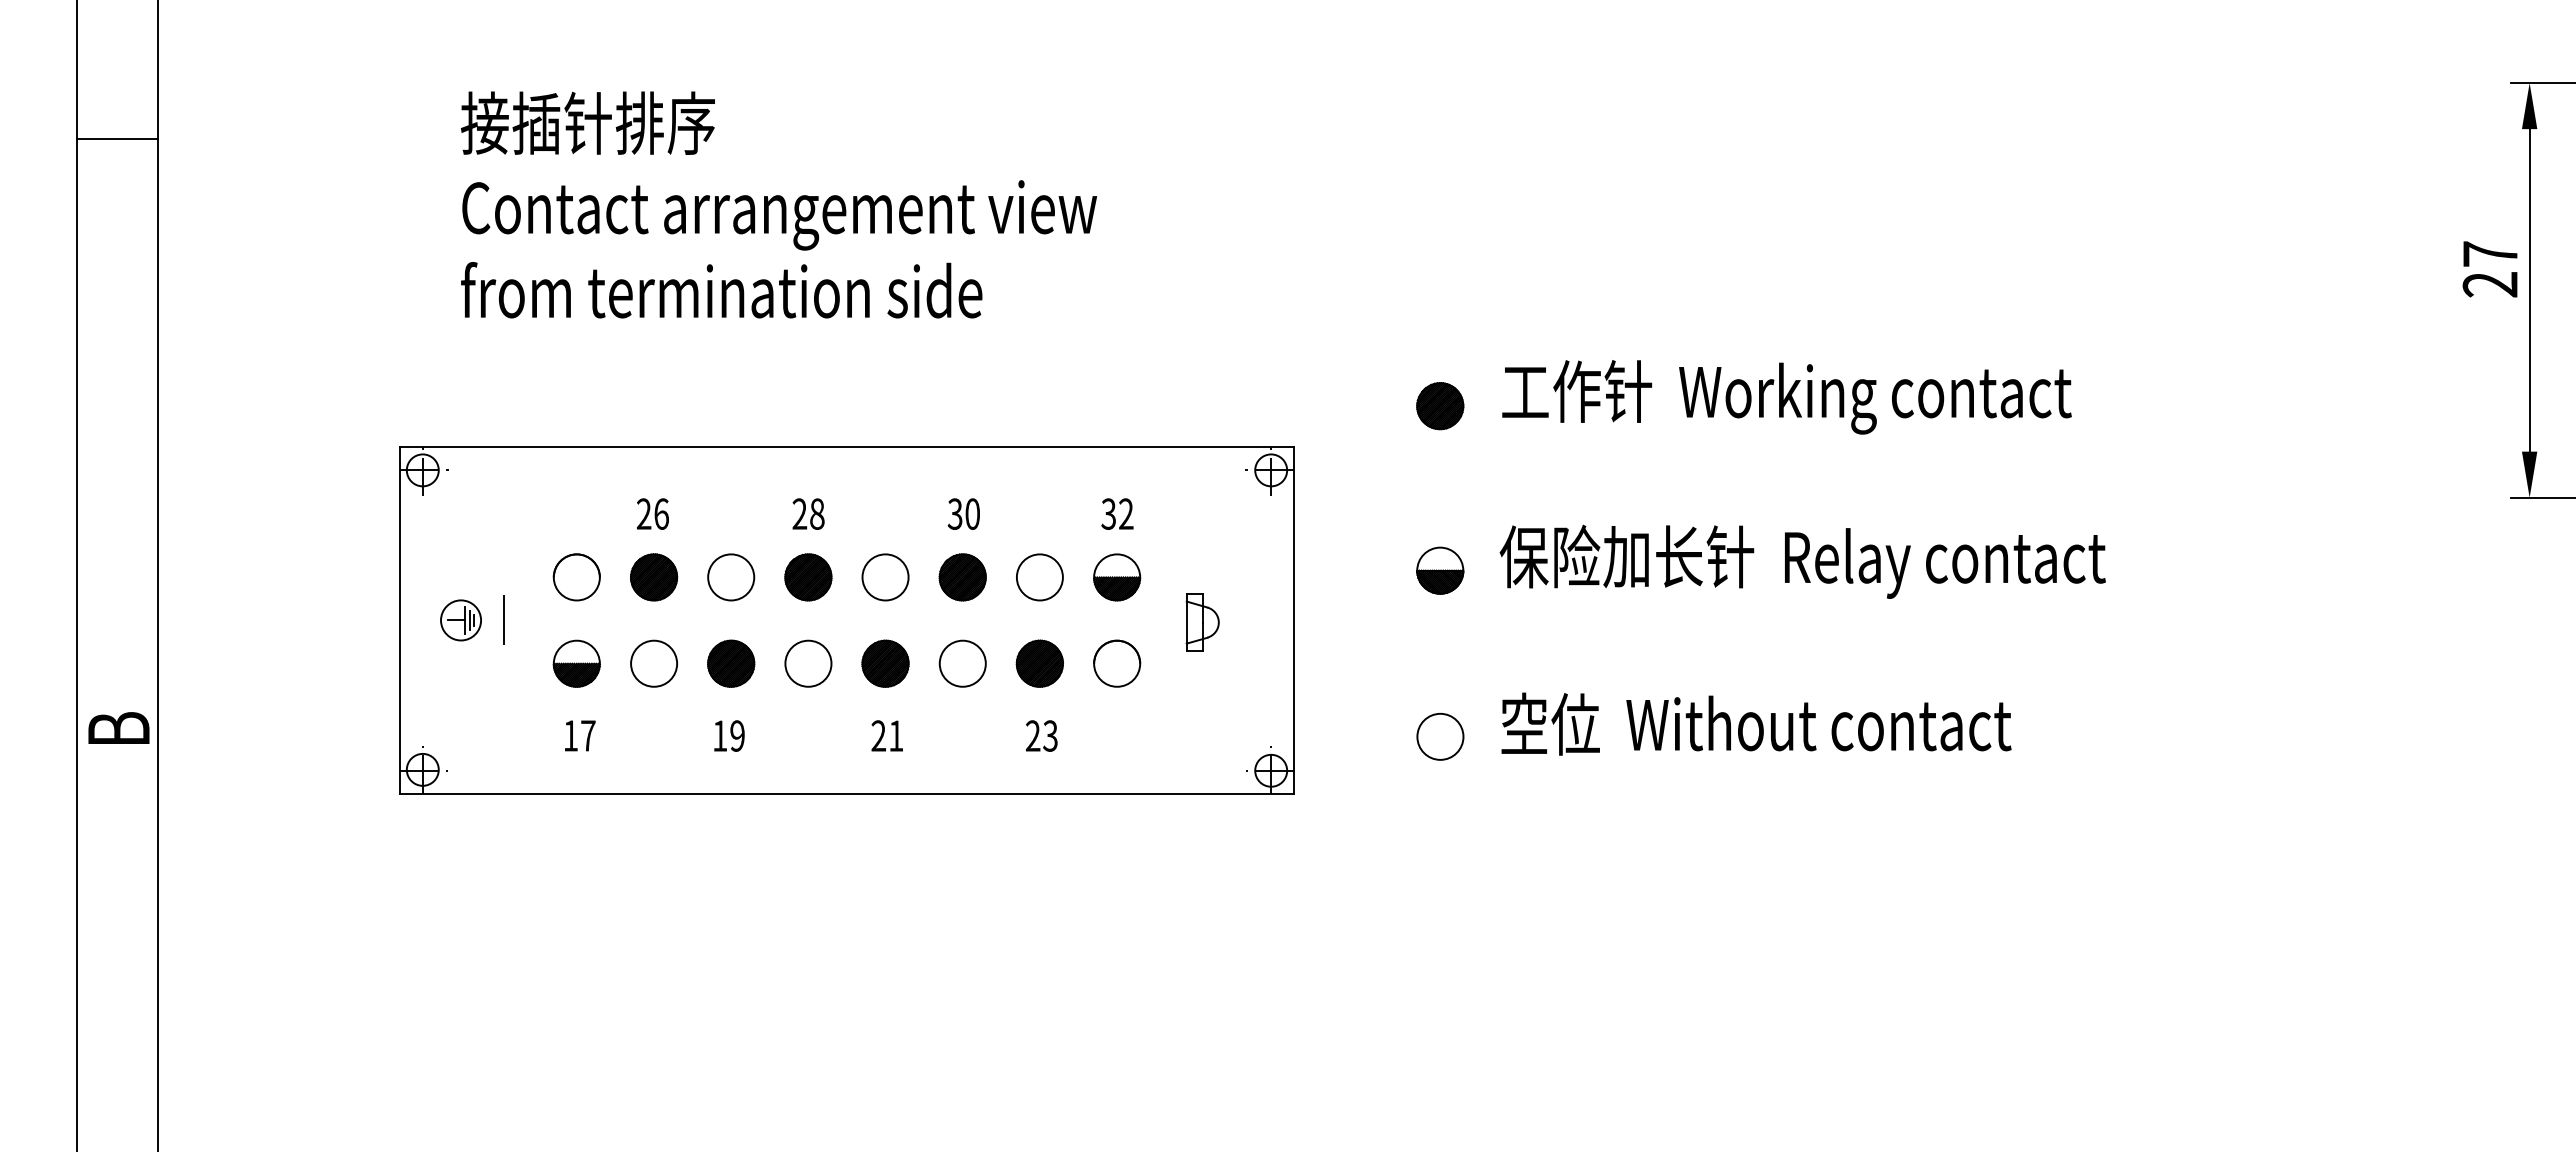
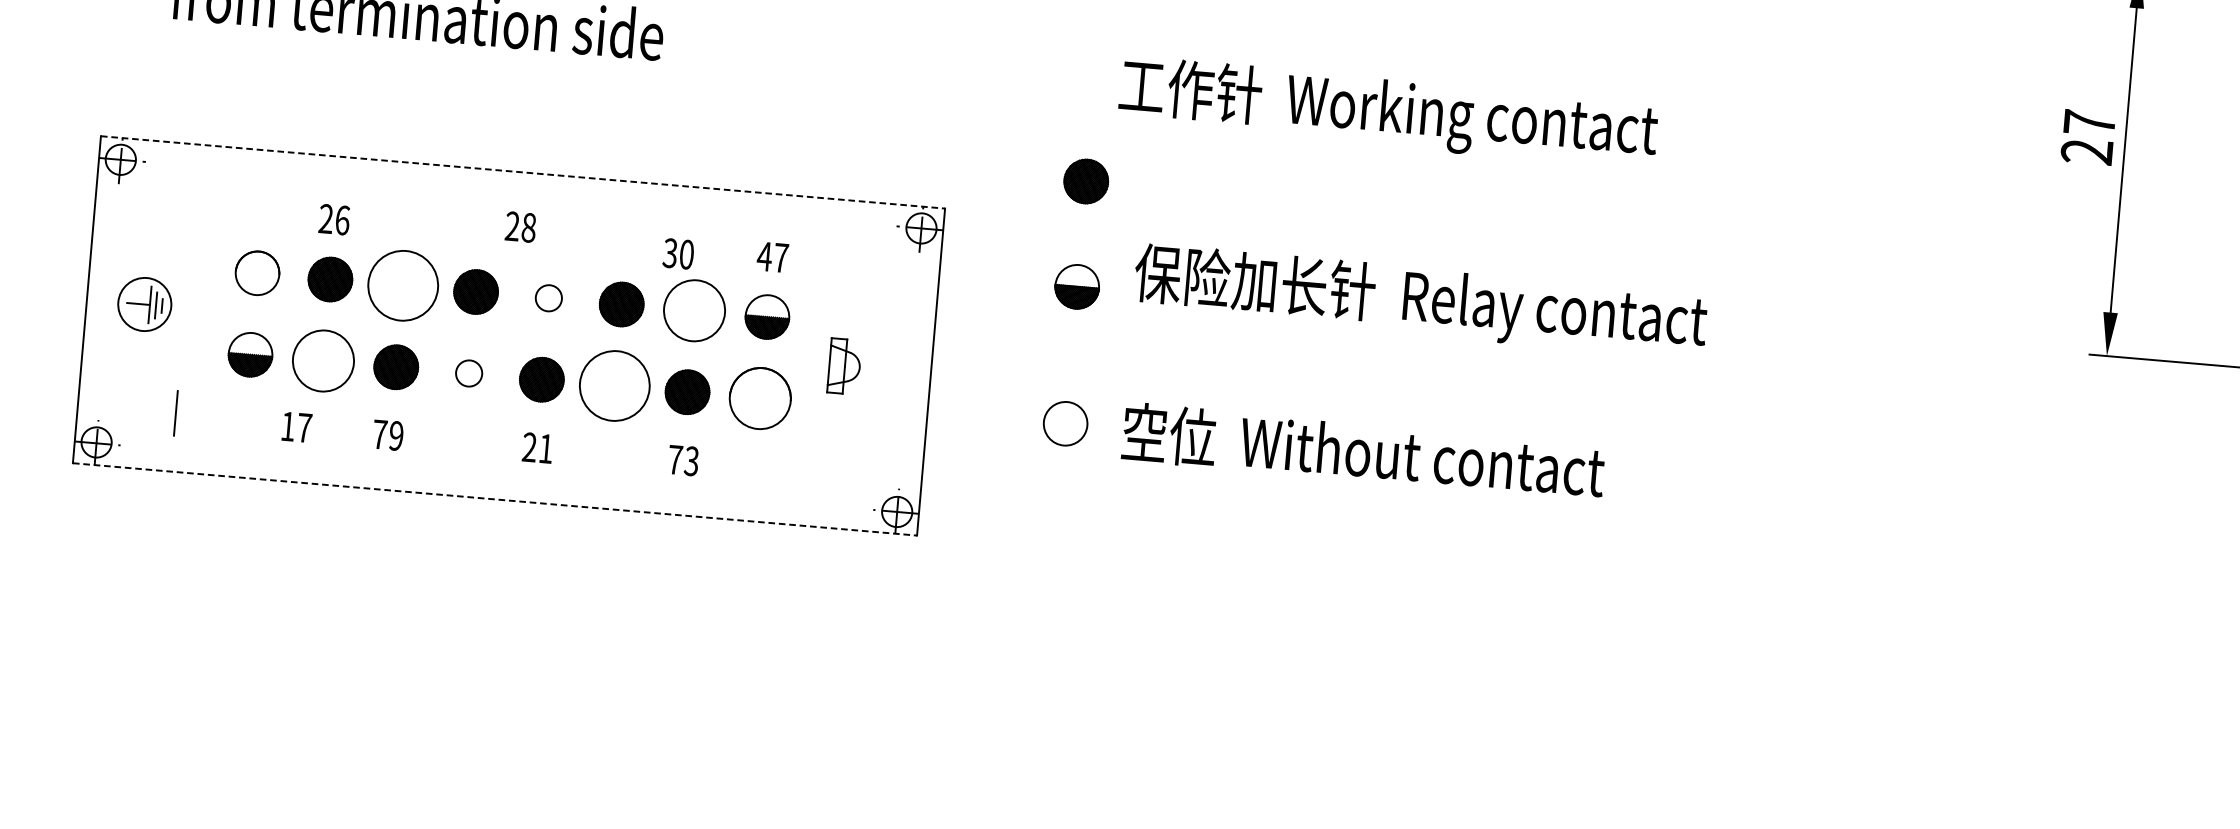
text: (1786, 397) -> (1388, 112), moved
line: (847, 447) -> (523, 172), solid -> dashed
text: (808, 513) -> (520, 226), moved
text: (963, 513) -> (678, 253), moved
text: (1116, 513) -> (772, 256), 32 -> 47
text: (1802, 561) -> (1420, 300), moved
part: (1440, 570) -> (1077, 286), moved
circle: (731, 577) -> (403, 285), size x1.6
circle: (885, 577) -> (548, 298), size x0.6
circle: (1039, 577) -> (694, 310), size x1.4
line: (503, 619) -> (175, 412), moved
part: (460, 620) -> (144, 304), size x1.4
circle: (654, 663) -> (323, 360), size x1.4
circle: (808, 663) -> (469, 373), size x0.6
circle: (962, 663) -> (614, 385), size x1.6
circle: (1117, 663) -> (760, 398), size x1.4
text: (1756, 723) -> (1363, 450), moved
text: (580, 735) -> (297, 426), moved
text: (720, 735) -> (380, 434), 19 -> 79
text: (1033, 735) -> (675, 459), 23 -> 73
circle: (1440, 736) -> (1065, 423), moved
line: (847, 793) -> (495, 499), solid -> dashed

